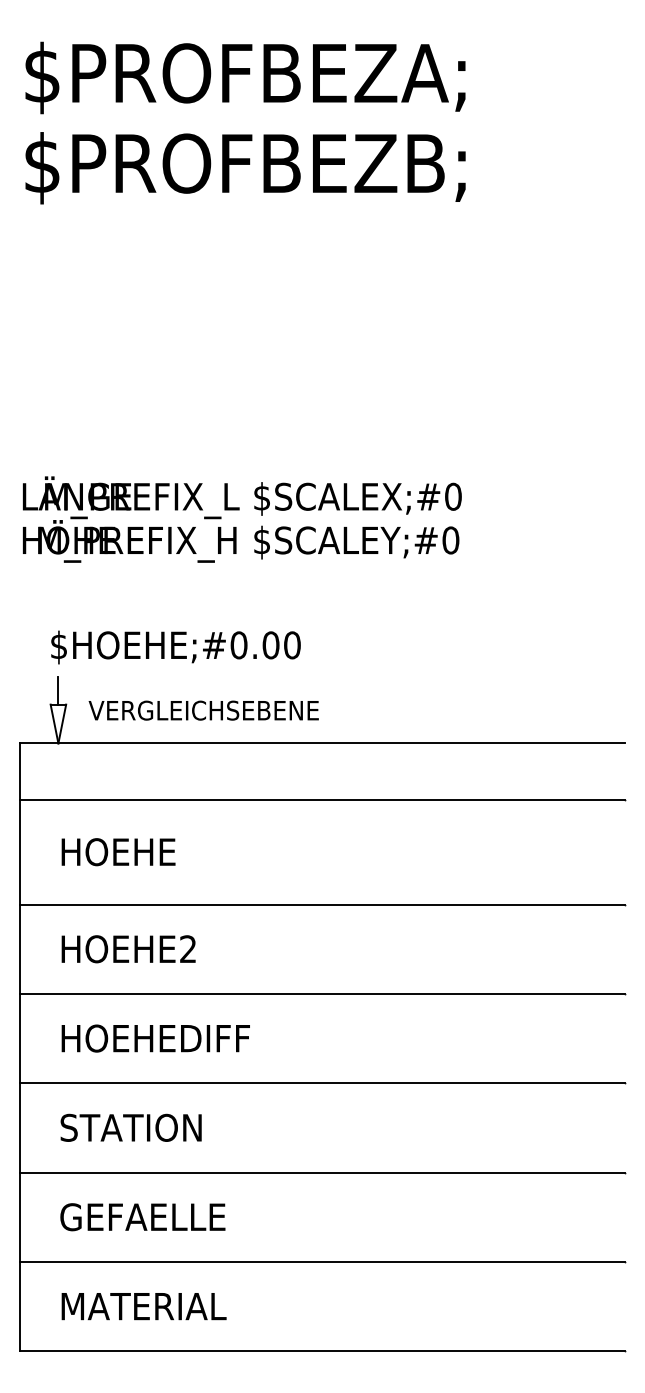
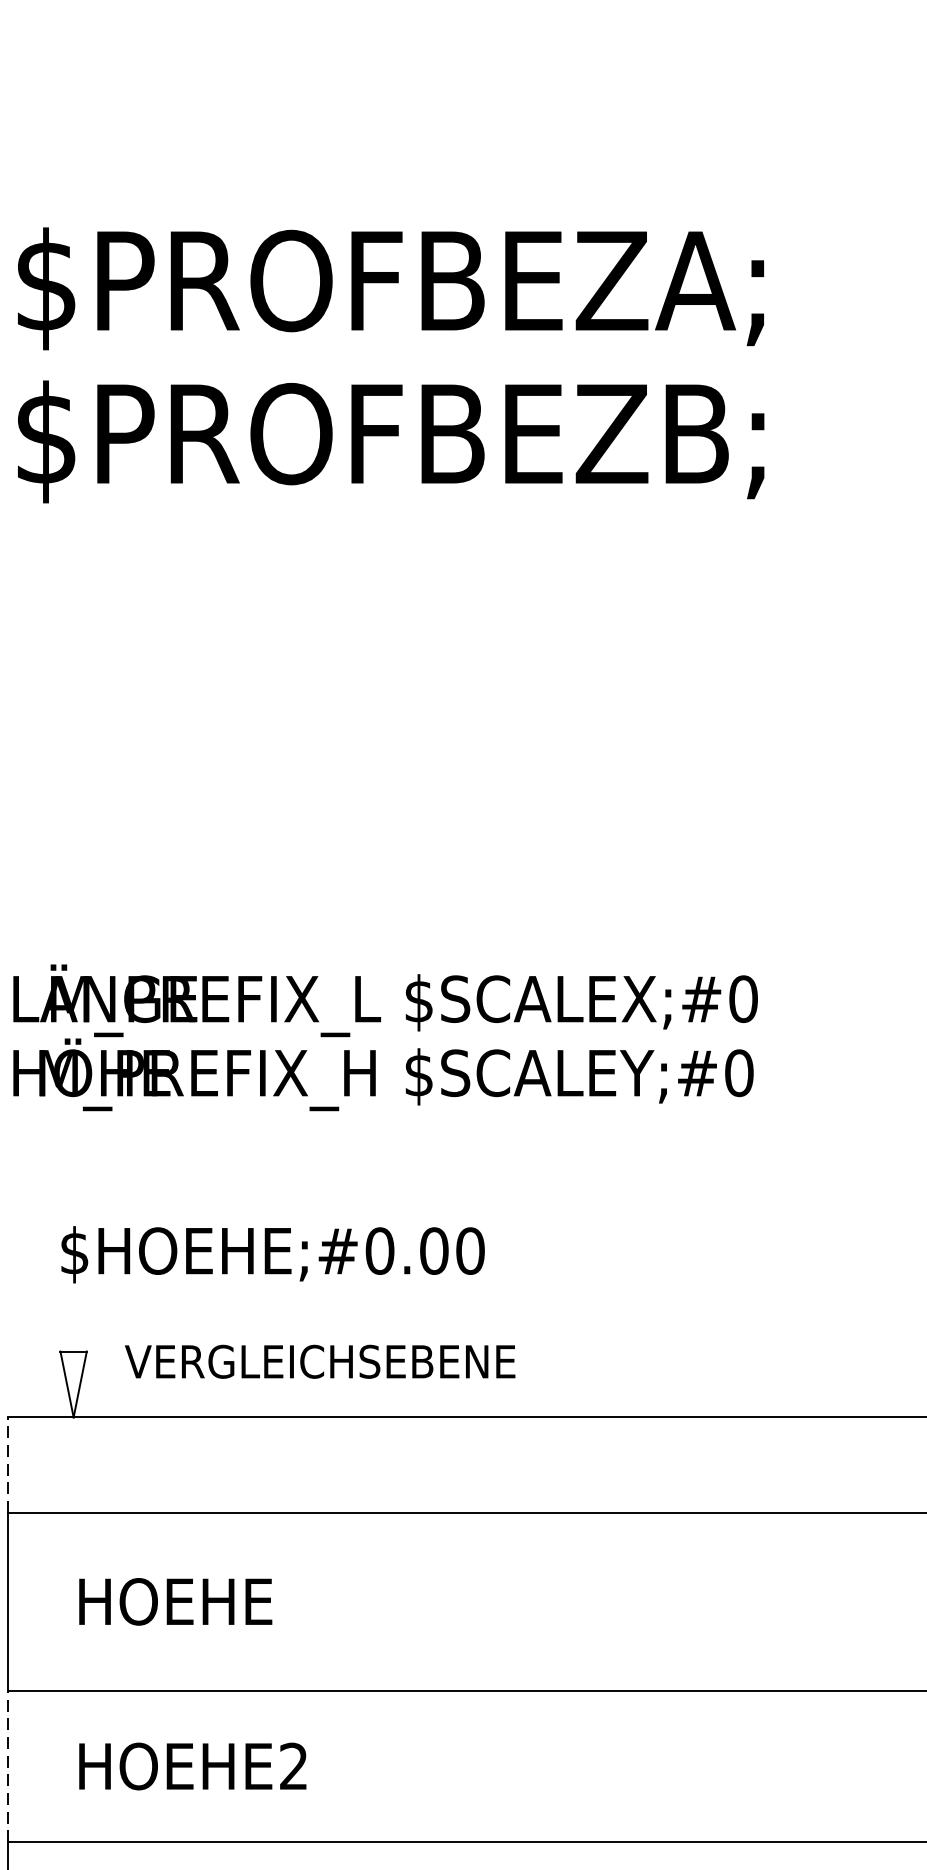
line: (58, 690) -> (73, 1327), removed
line: (19, 771) -> (7, 1465), solid -> dashed
line: (19, 949) -> (7, 1766), solid -> dashed

